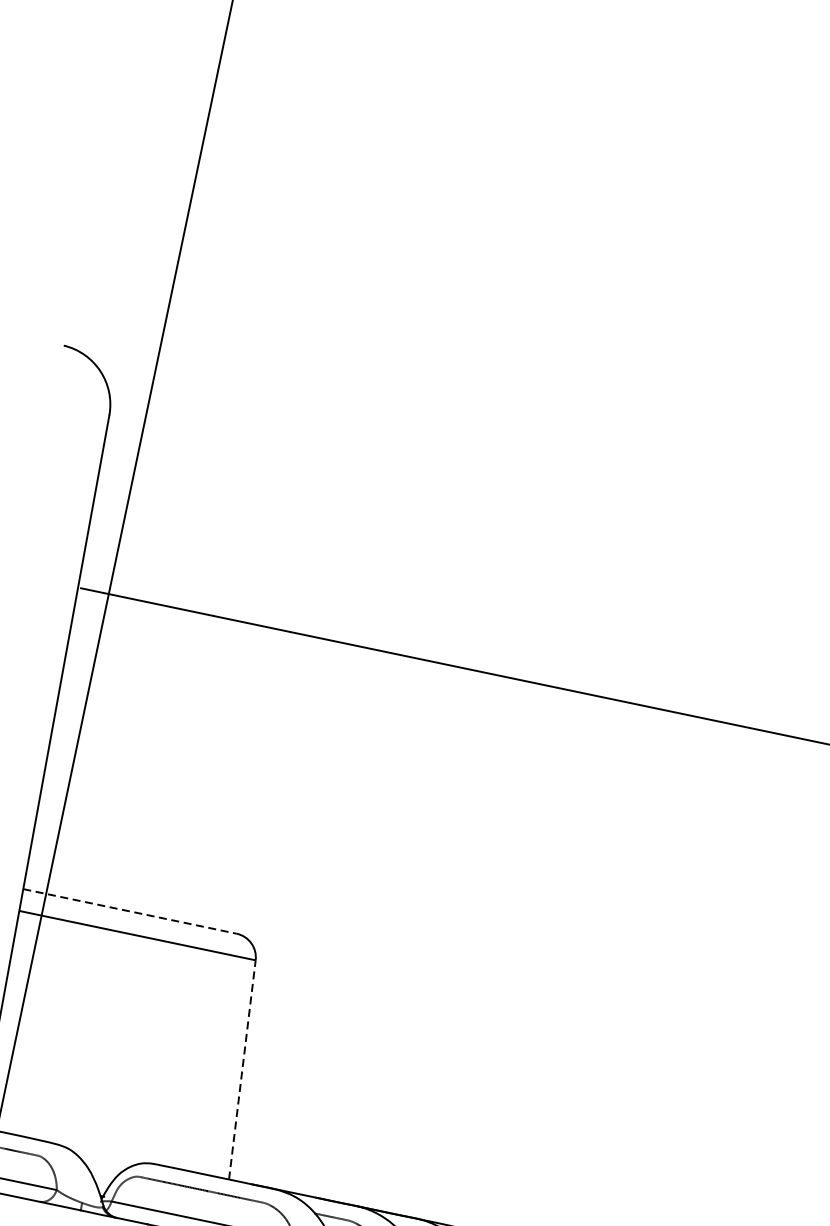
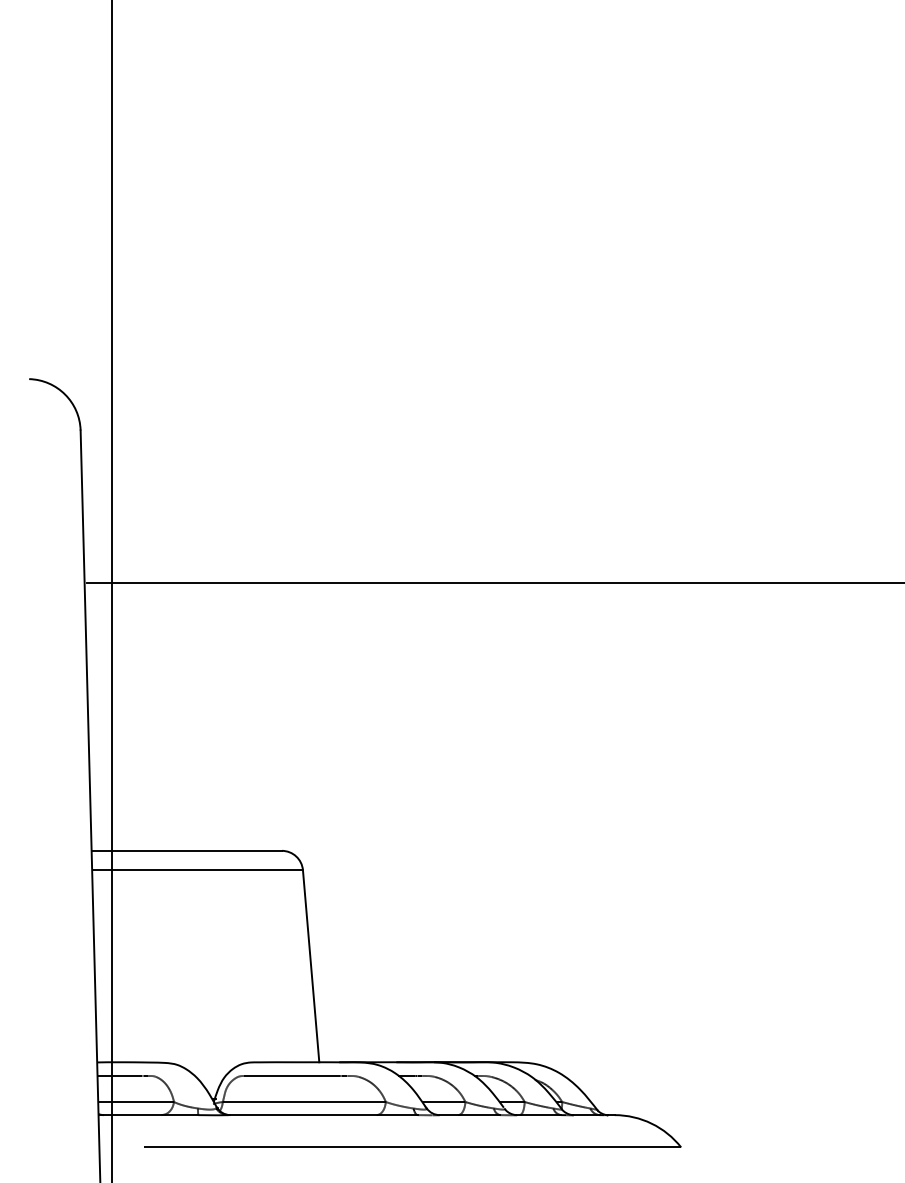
line: (130, 911) -> (187, 850), dashed -> solid
line: (242, 1069) -> (311, 965), dashed -> solid

